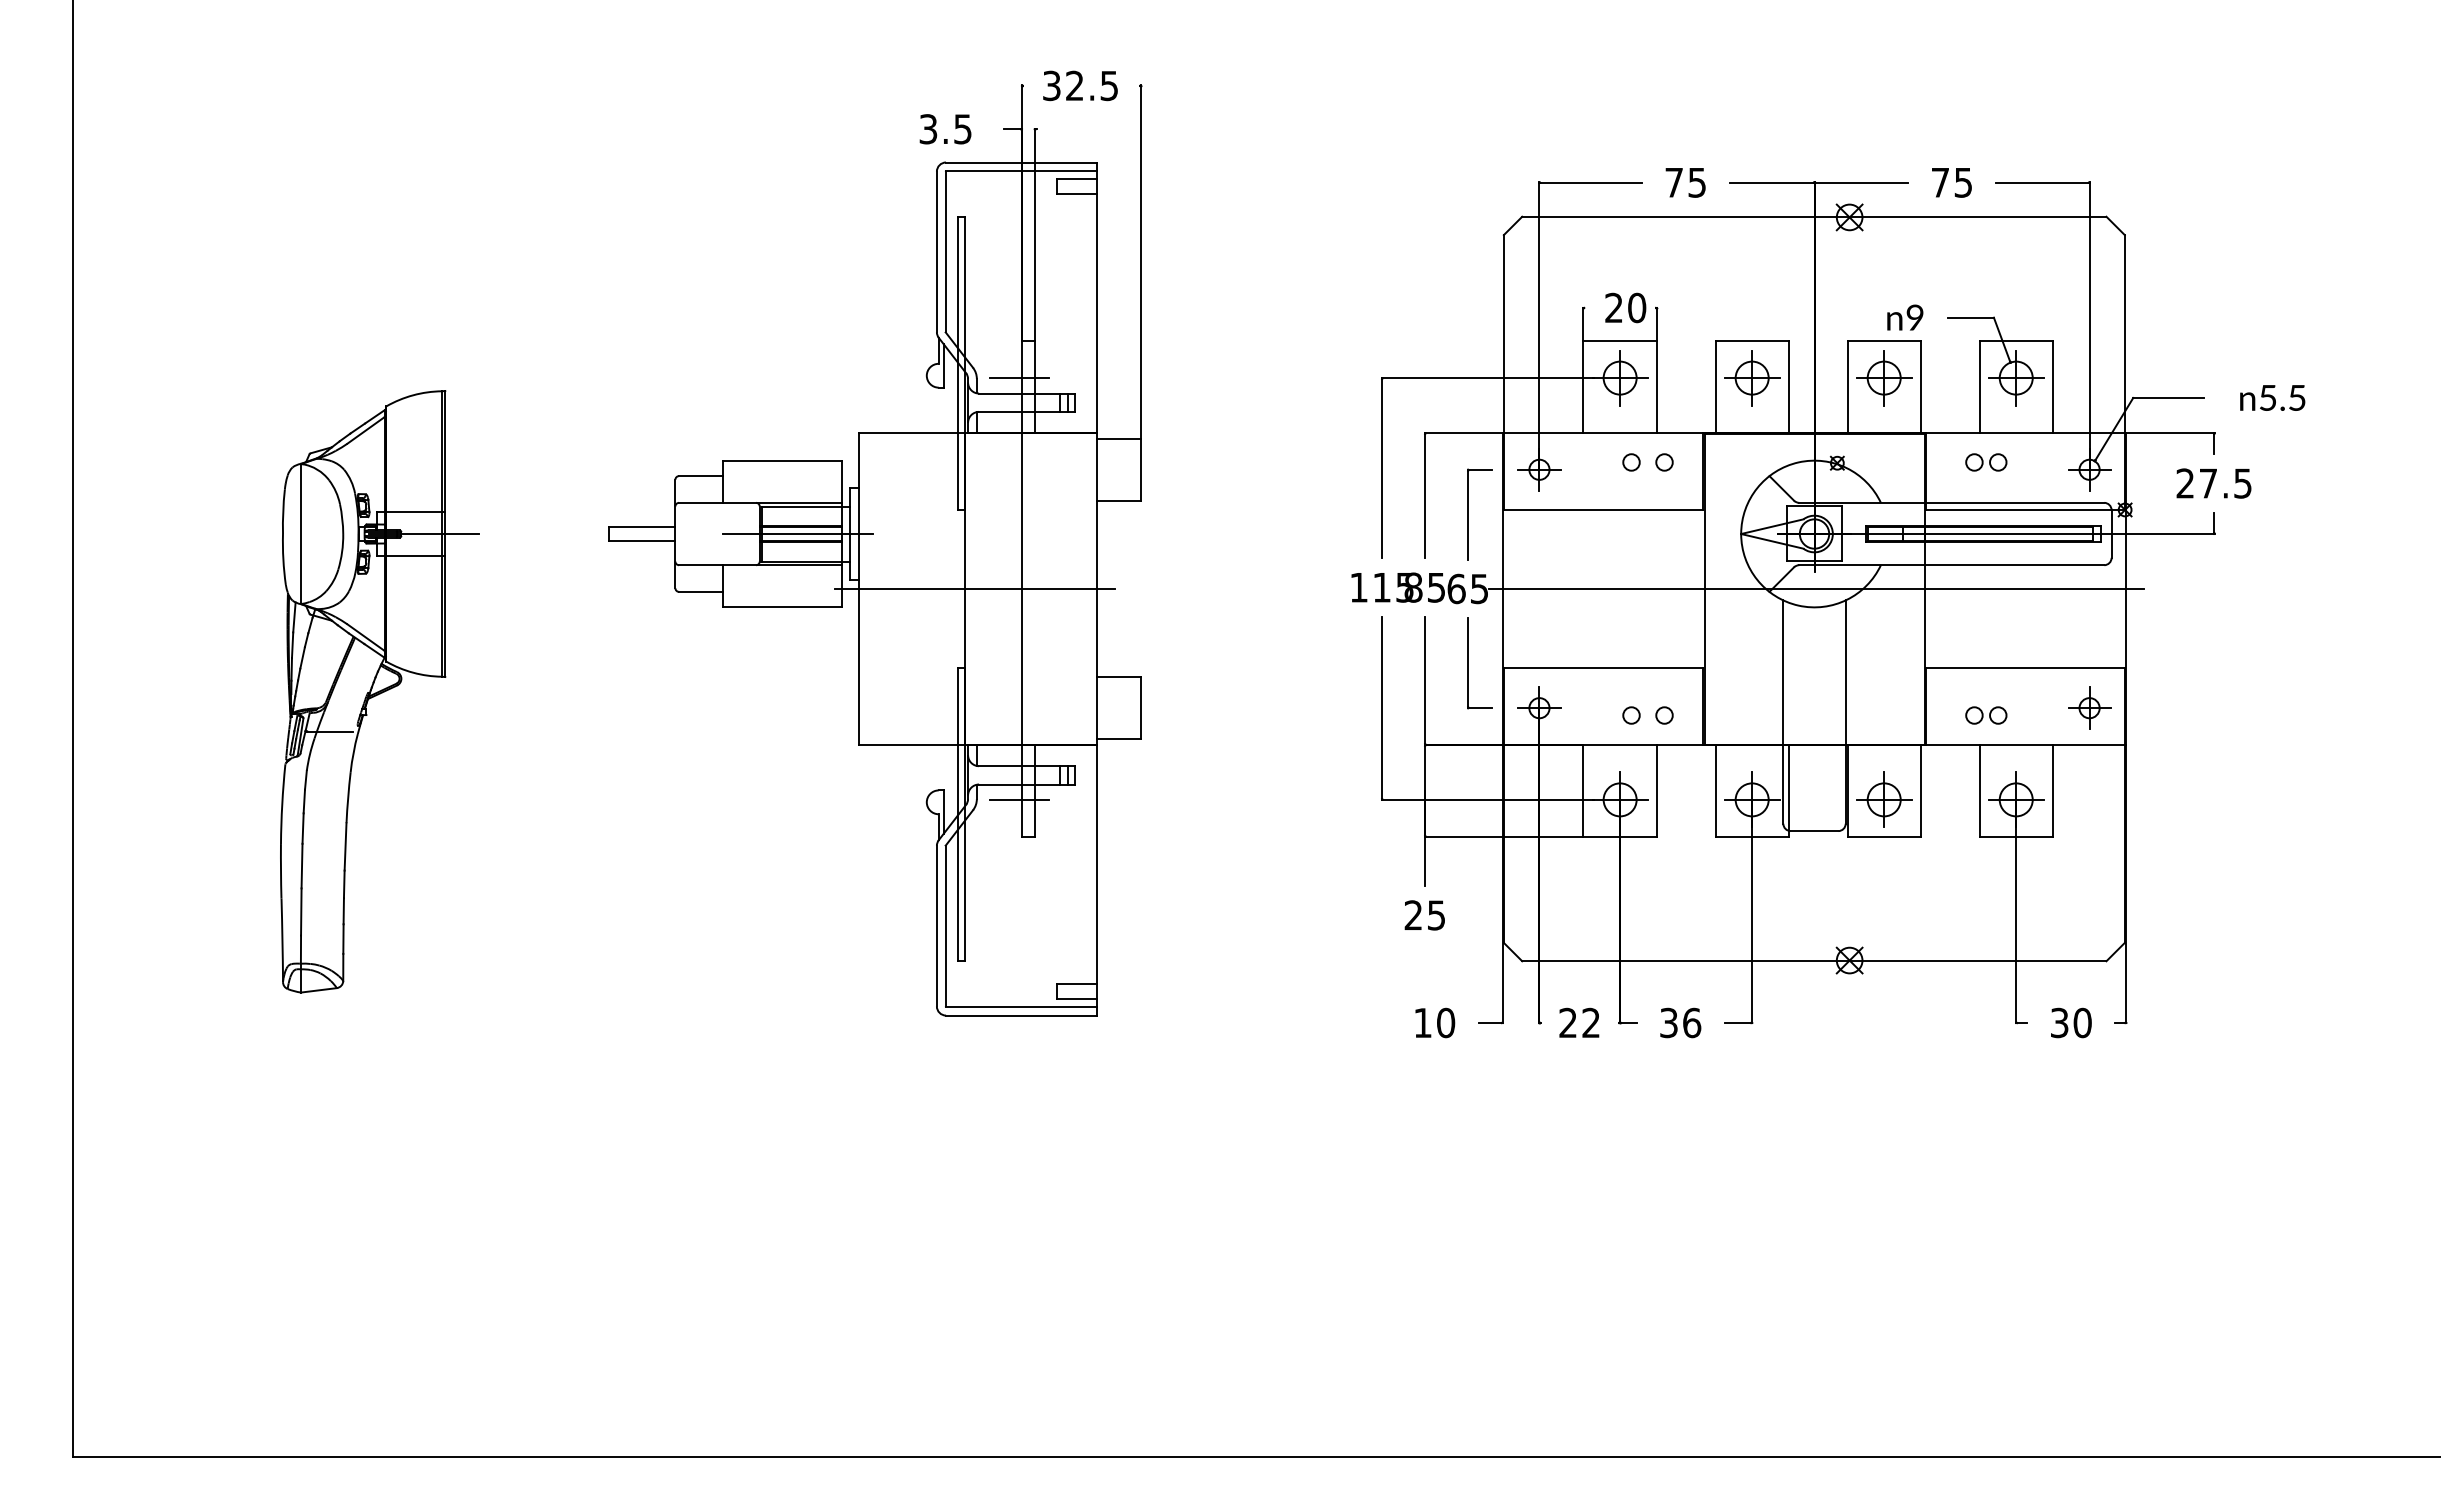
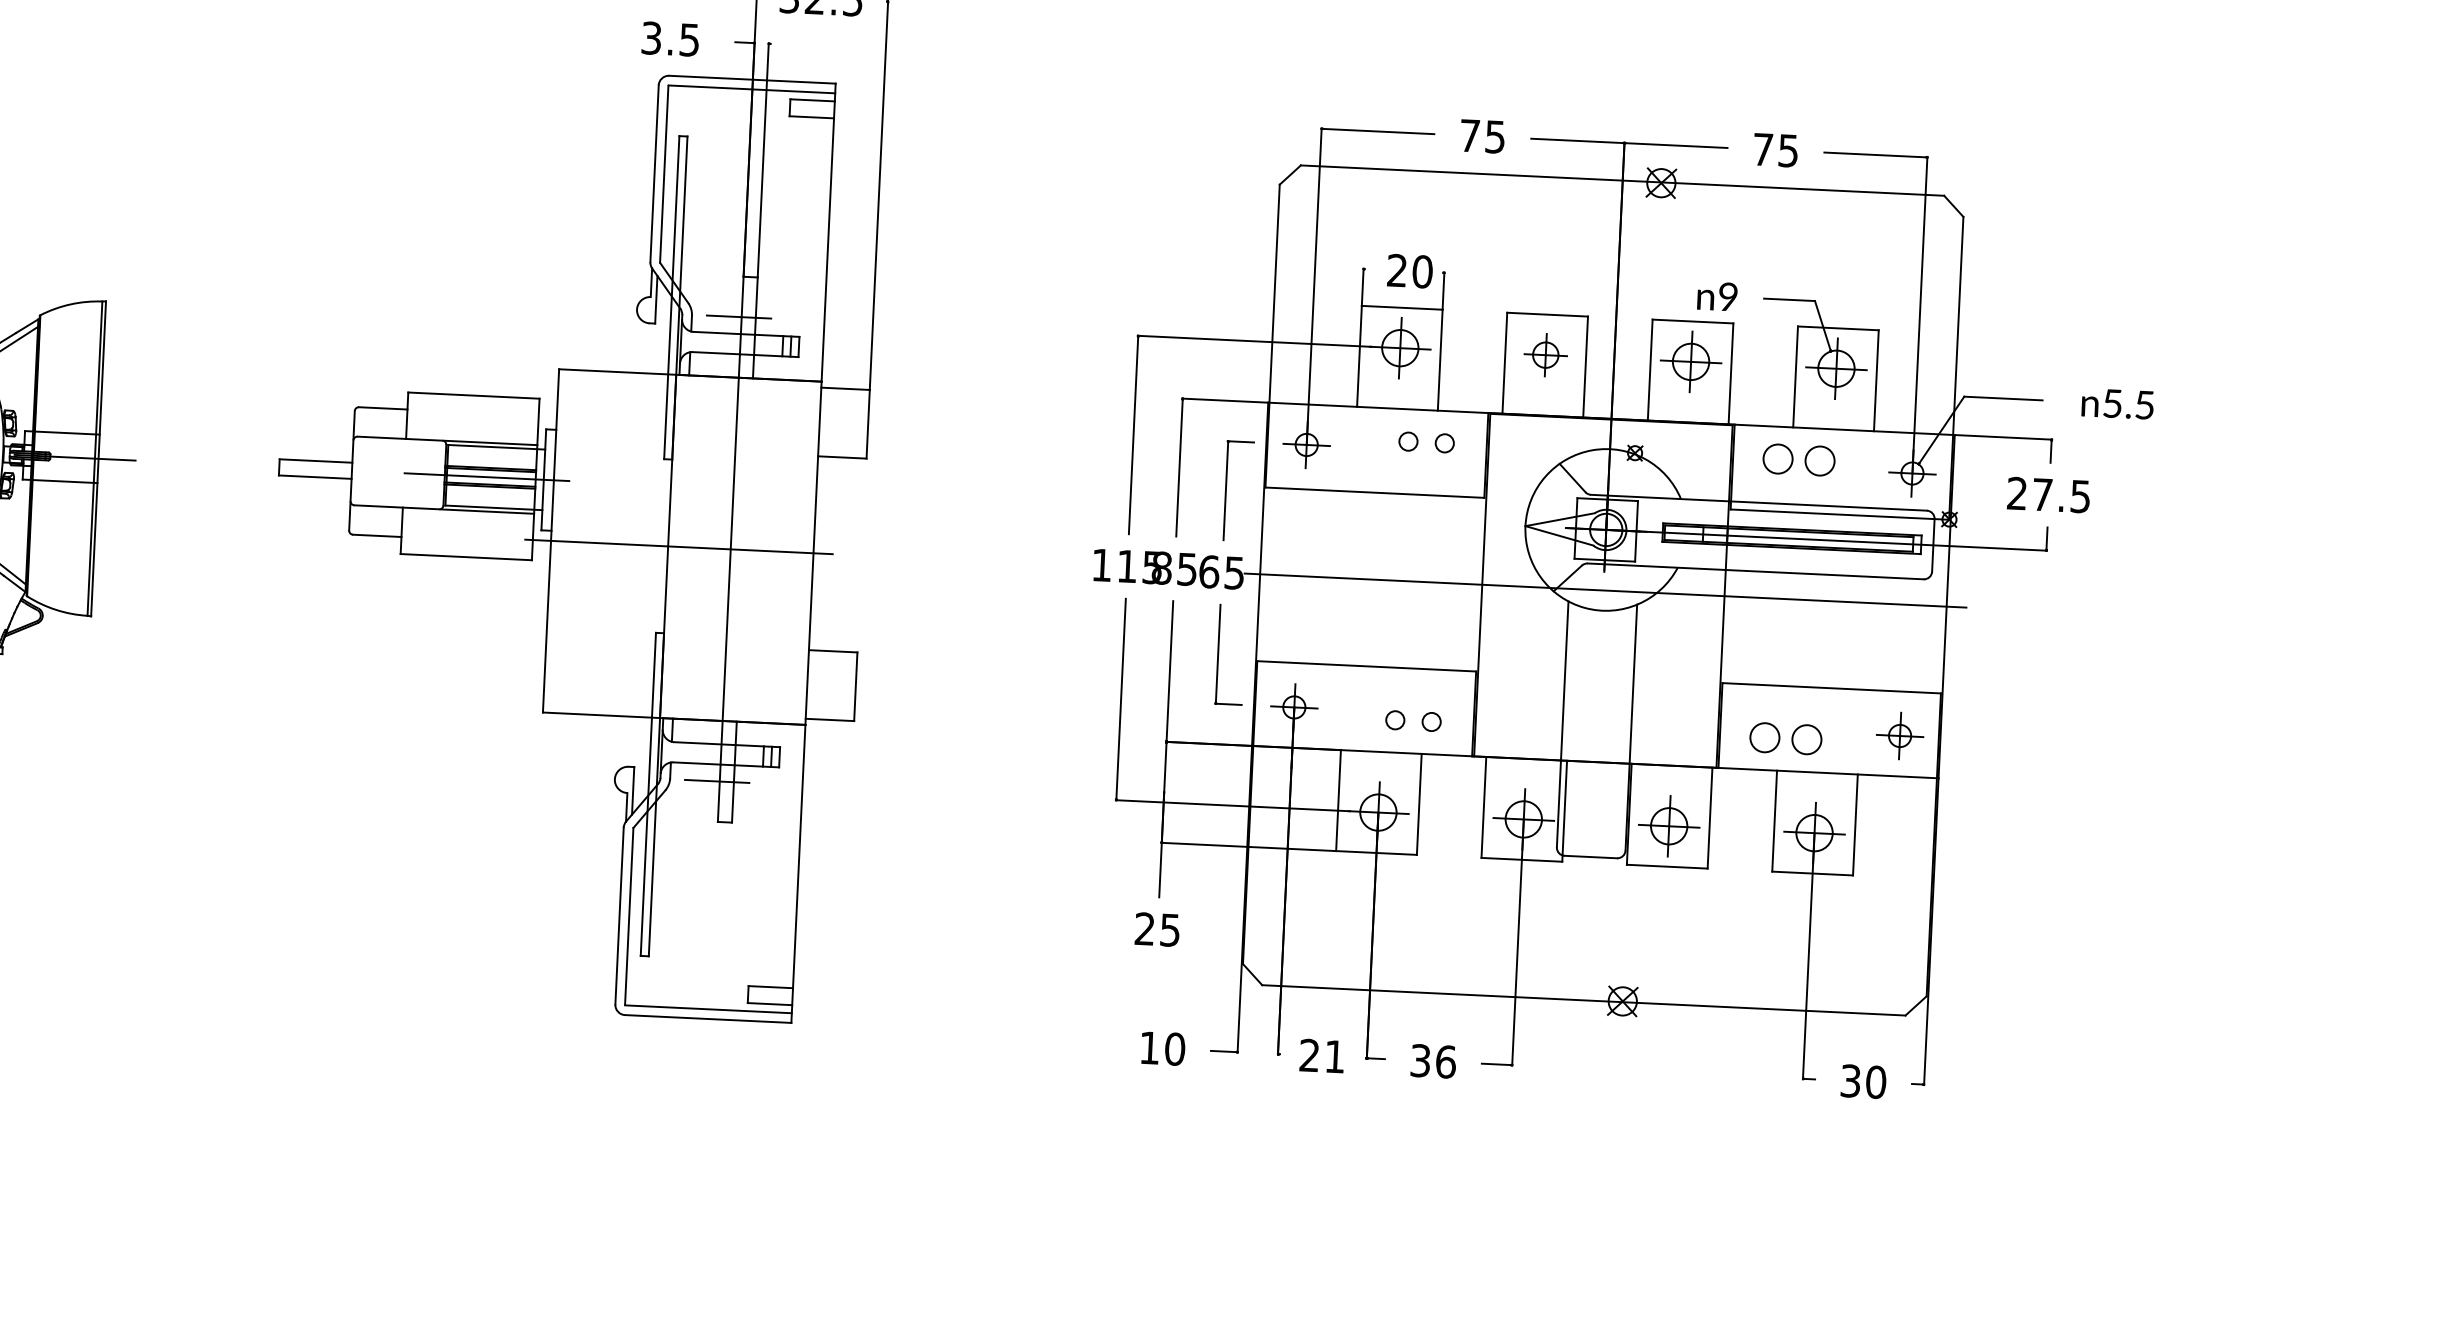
part: (1752, 378) -> (1546, 355), size x0.7
part: (1986, 462) -> (1799, 460), size x1.6
part: (1986, 715) -> (1786, 738), size x1.6
text: (1590, 1022) -> (1334, 1056), 22 -> 21

